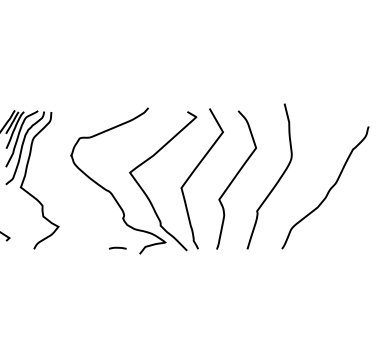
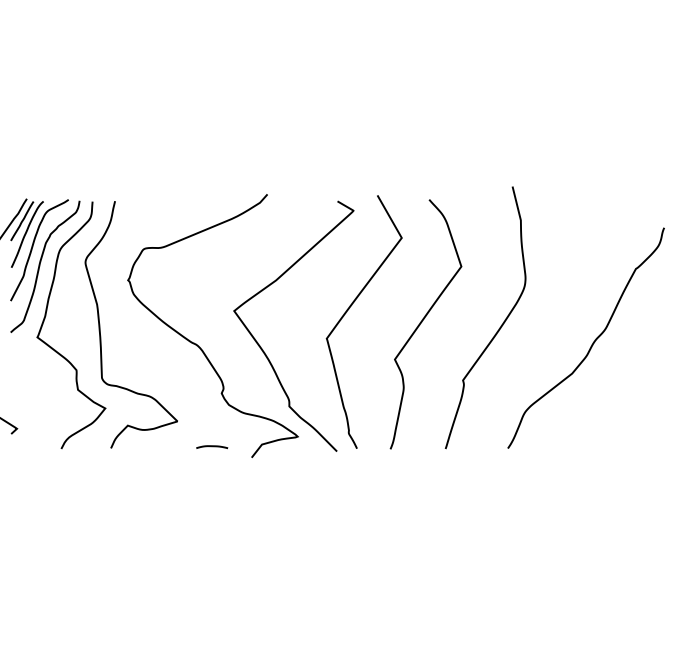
curve: (56, 181) -> (101, 326), added

